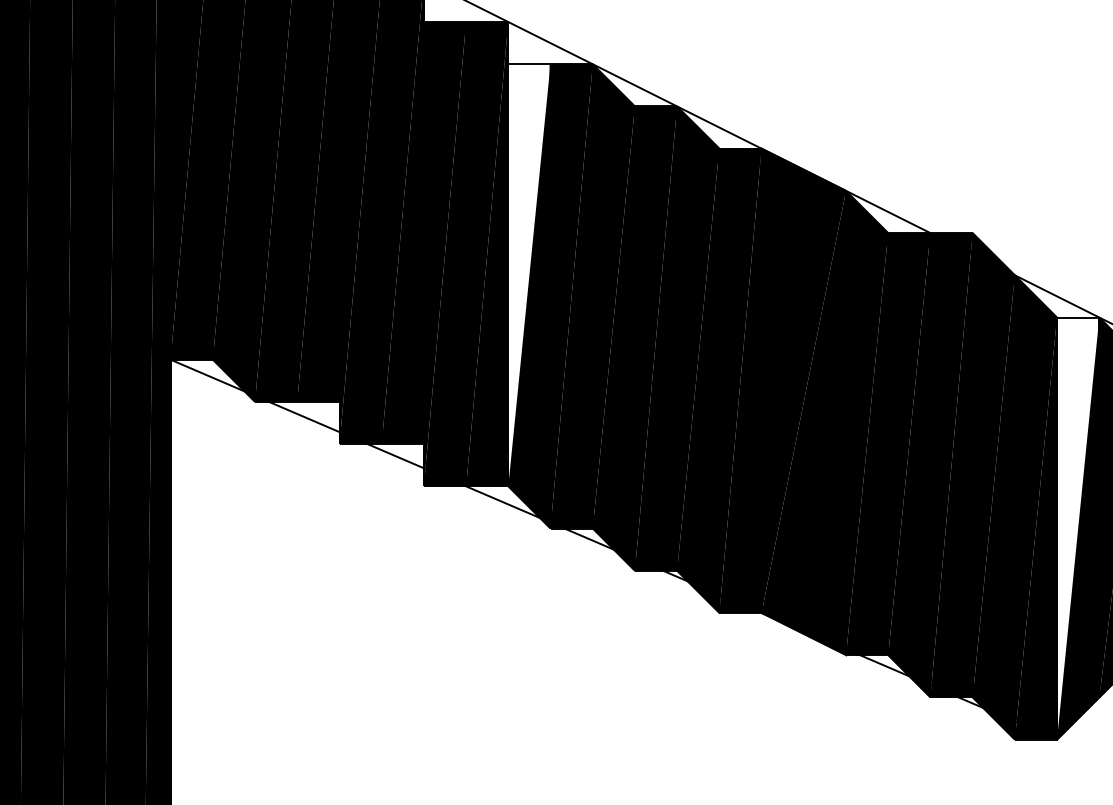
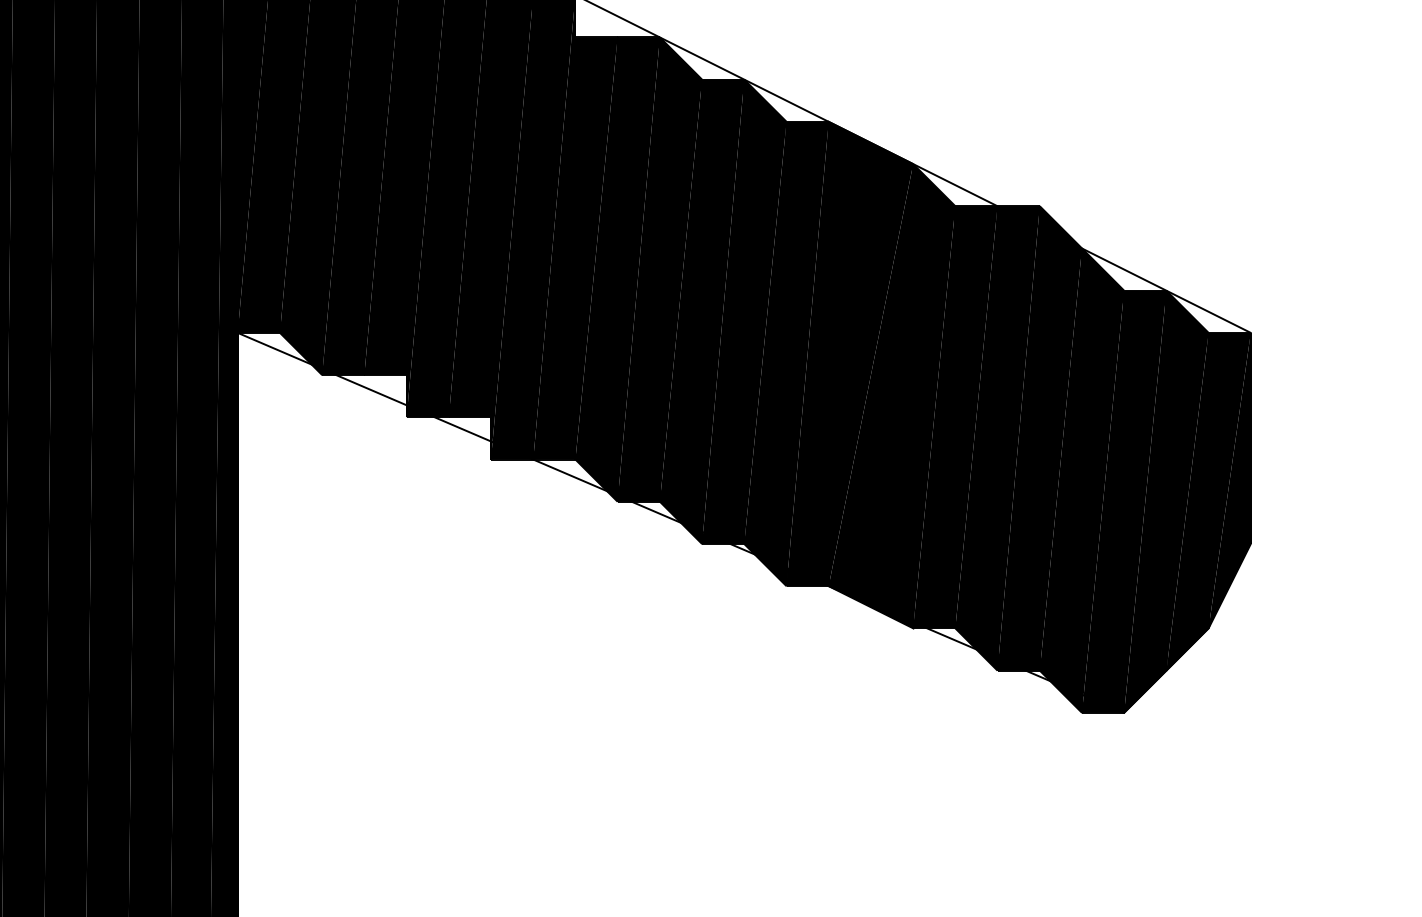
fill: (529, 275) -> (596, 248), added
fill: (1078, 528) -> (1145, 501), added

